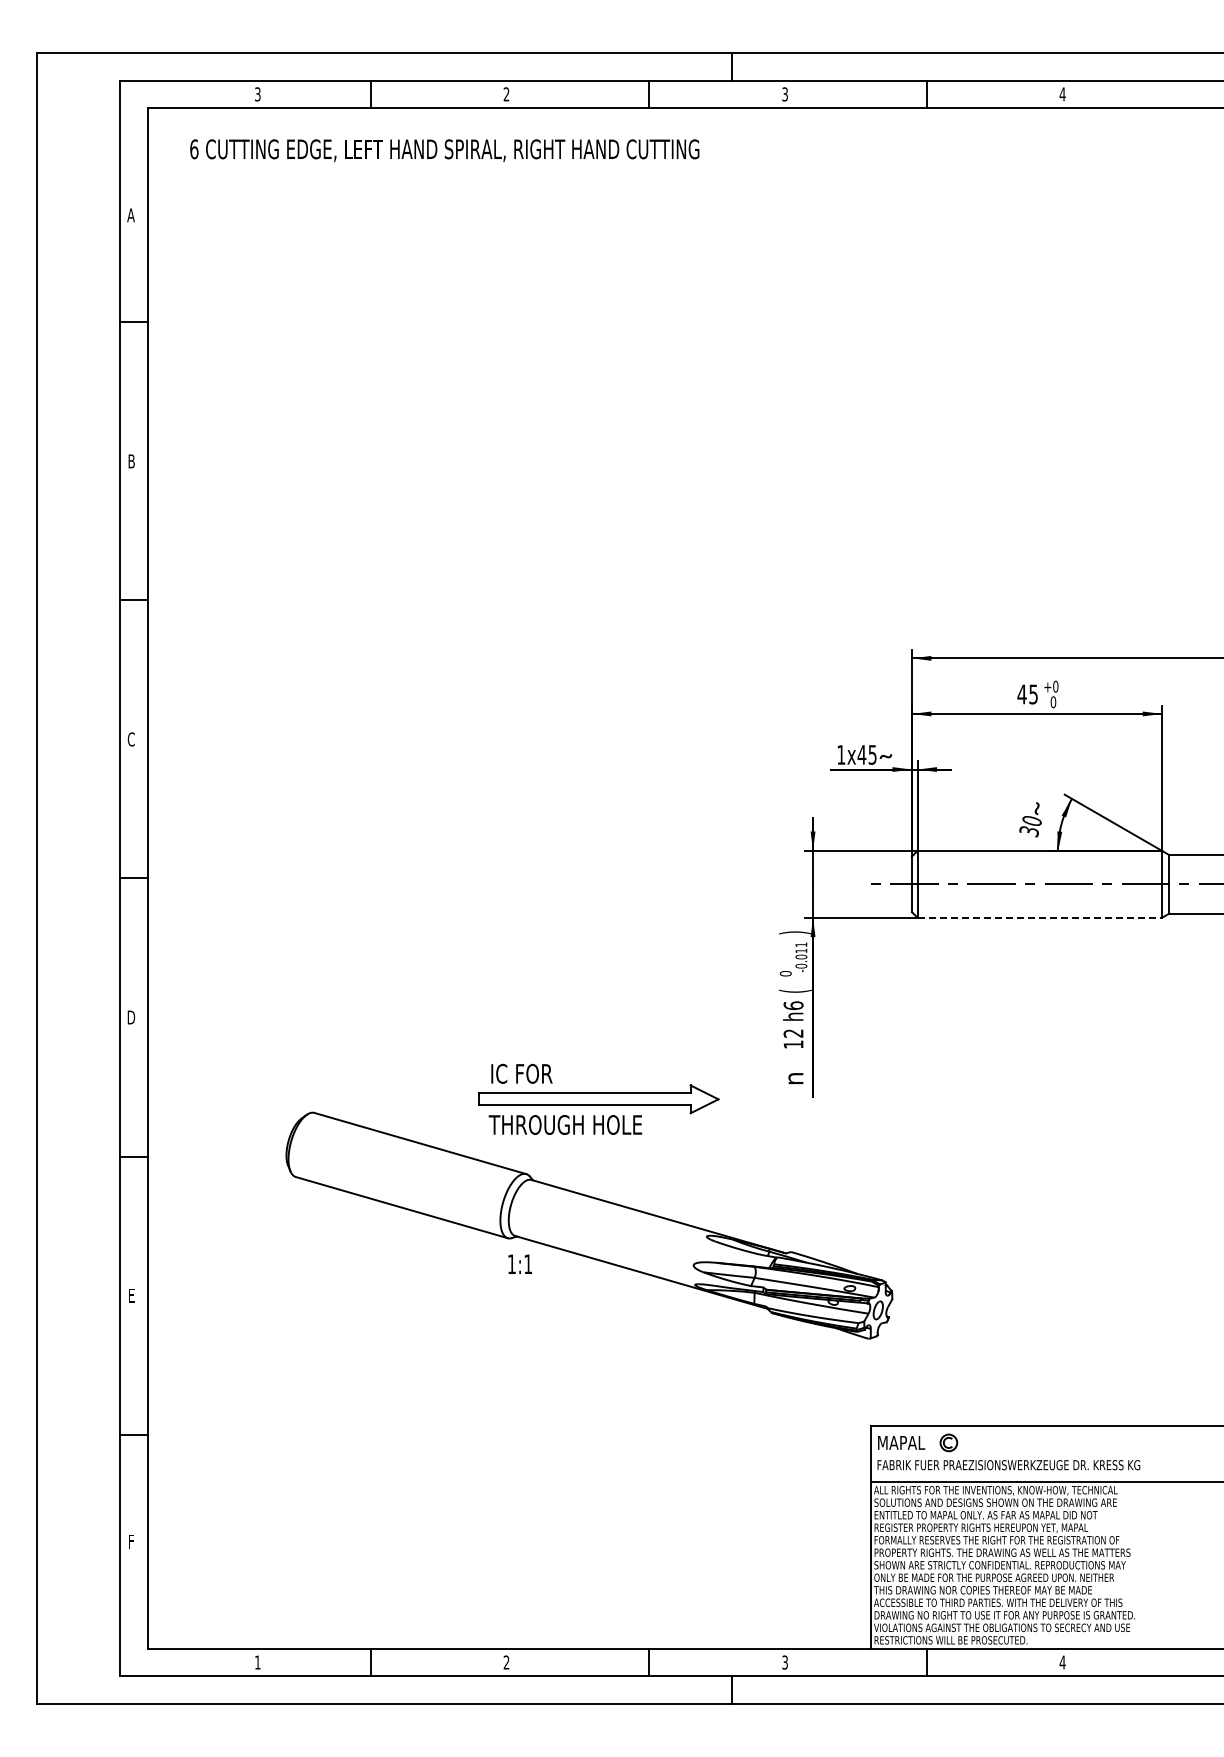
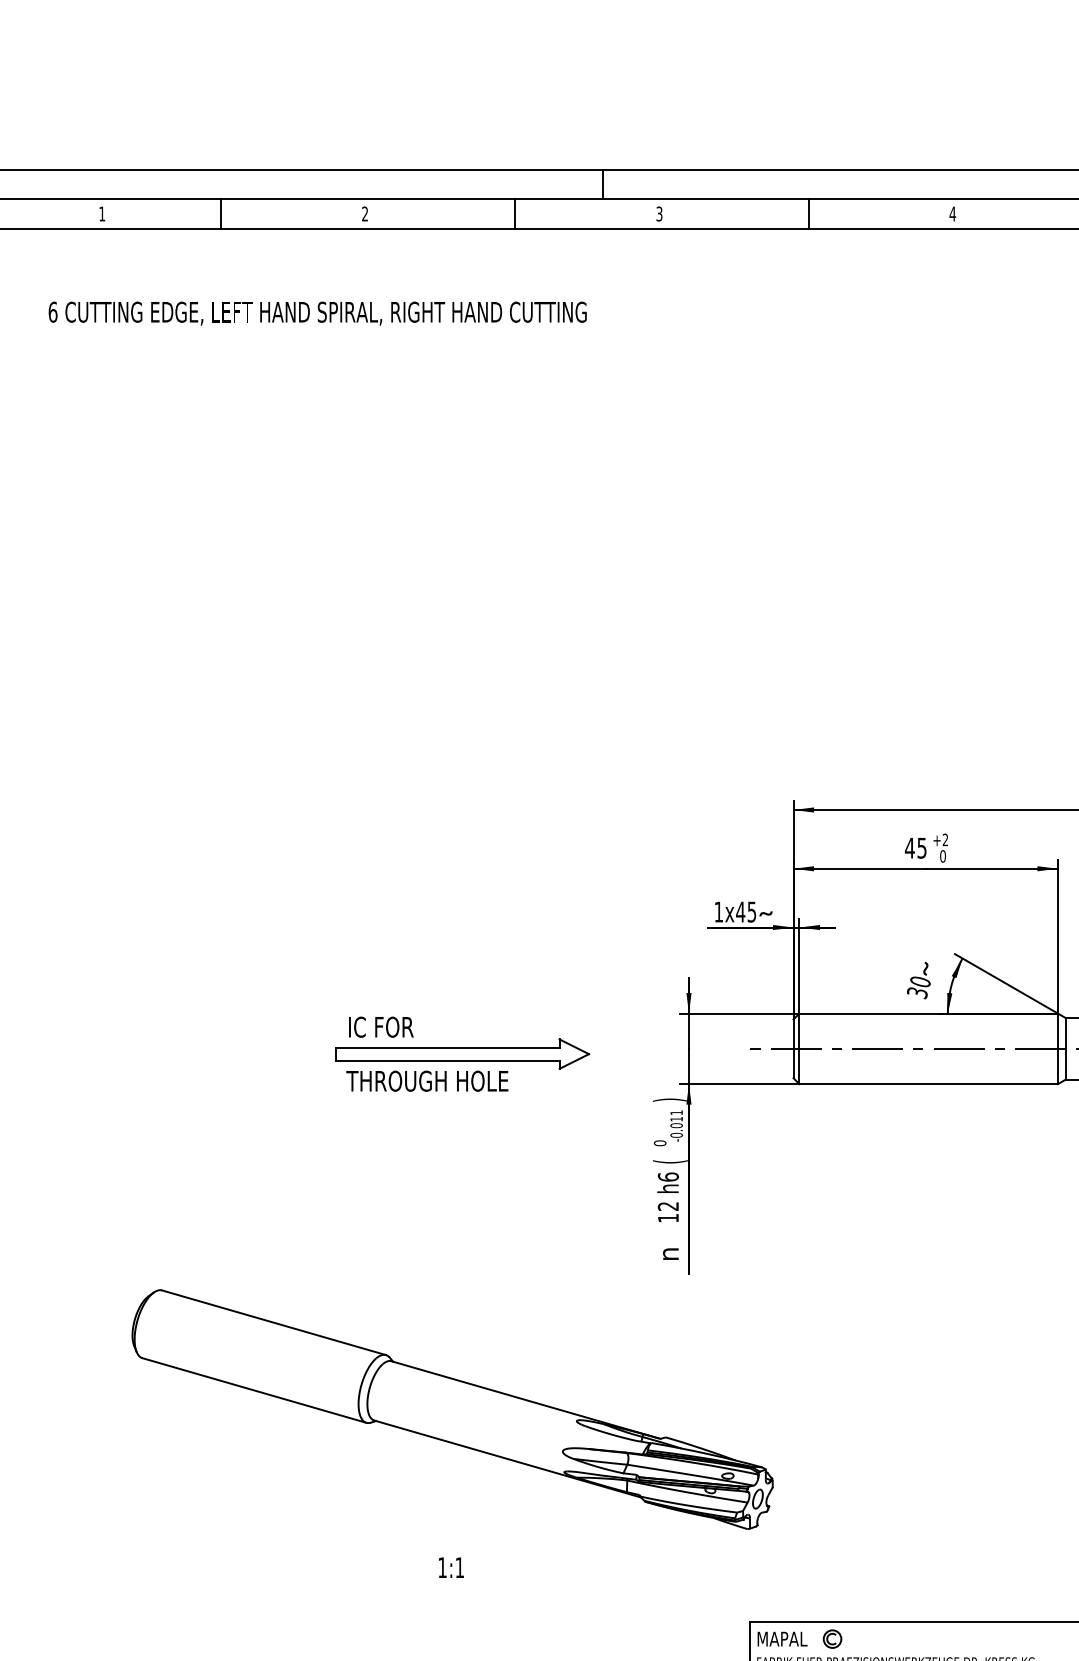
text: (257, 94) -> (101, 214), 3 -> 1
text: (444, 150) -> (317, 313), moved
text: (1055, 686) -> (945, 839), +0 -> +2
line: (1040, 917) -> (929, 1083), dashed -> solid
part: (598, 1098) -> (462, 1053), moved
text: (520, 1263) -> (451, 1566), moved

